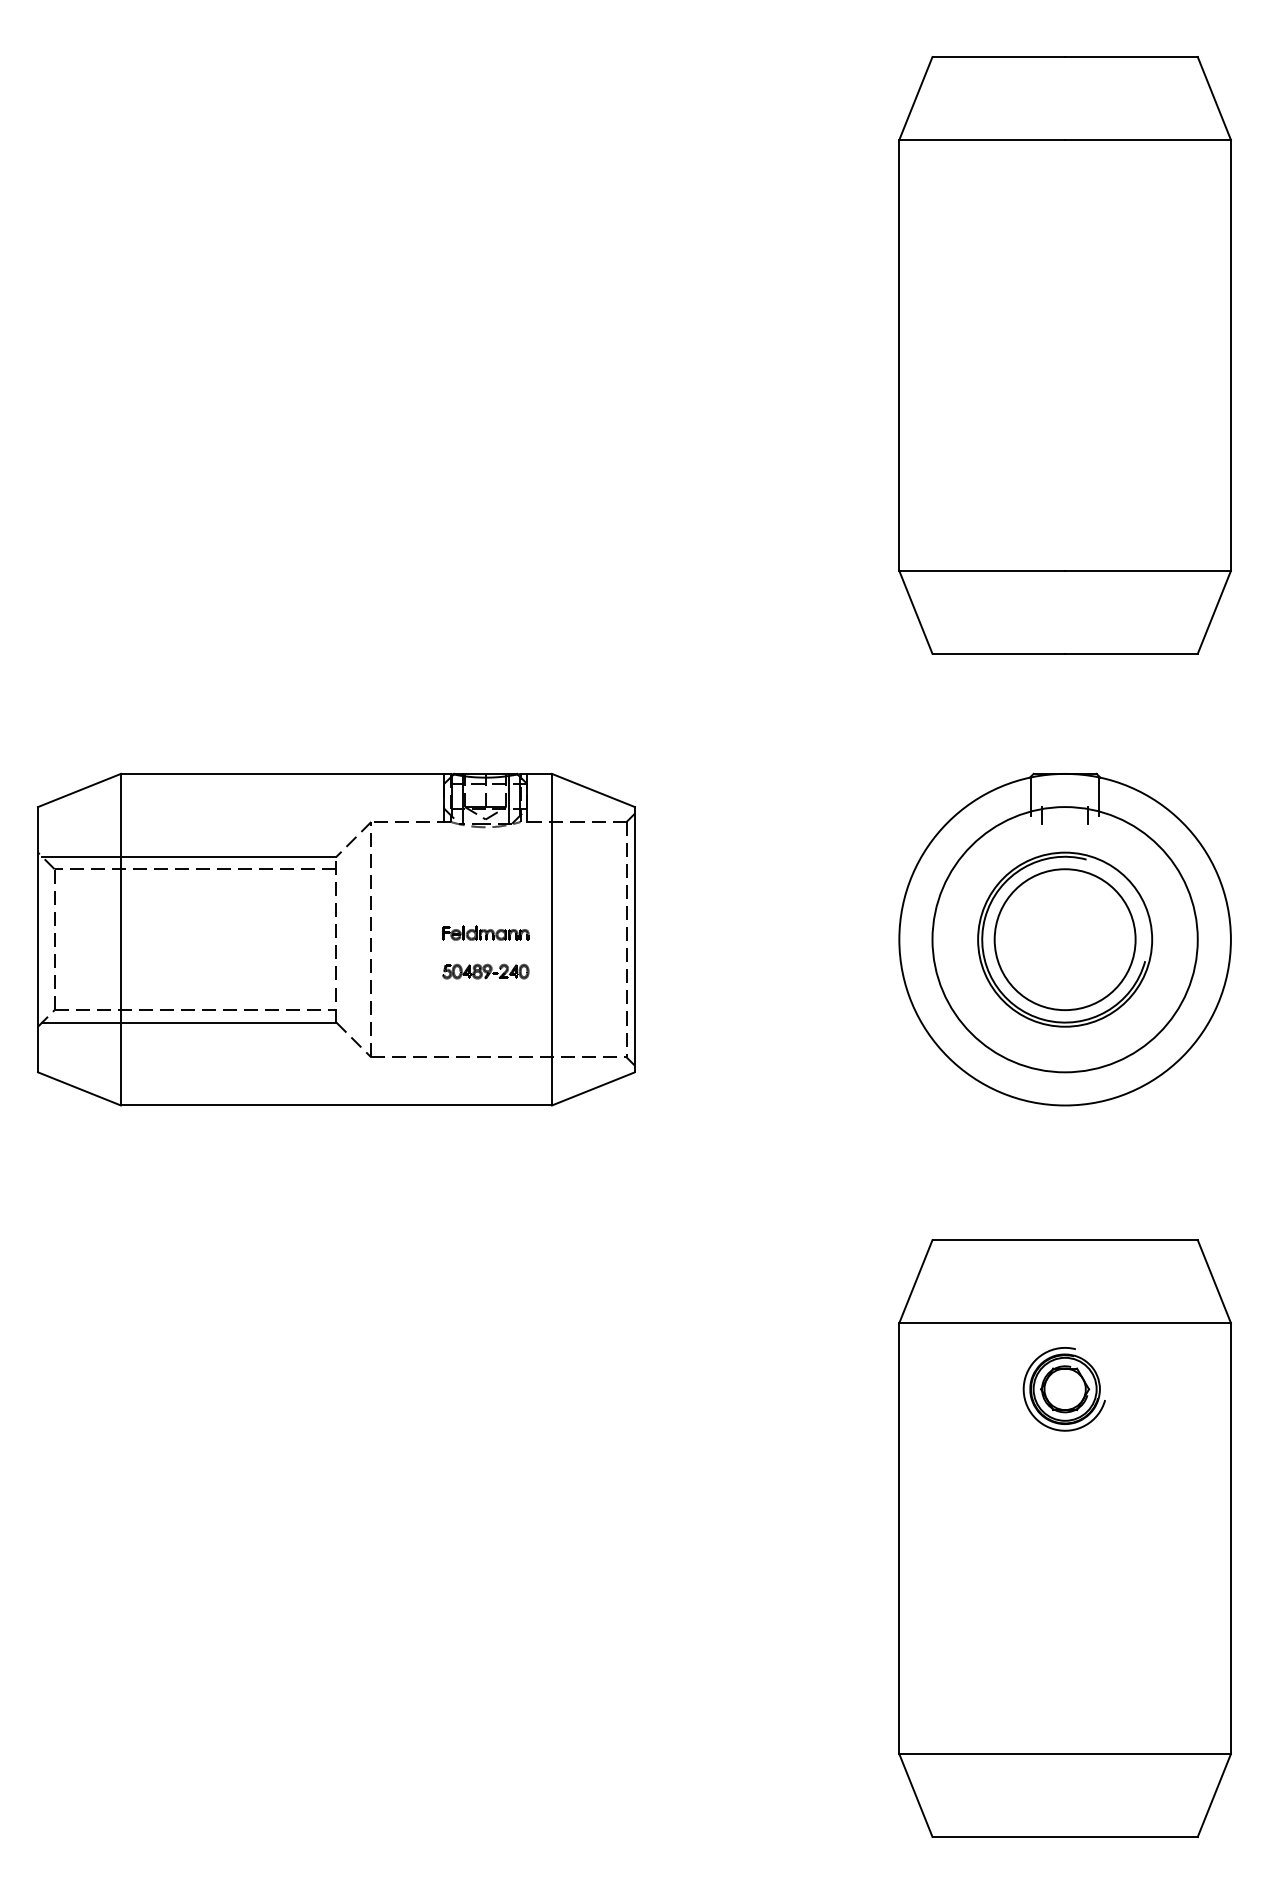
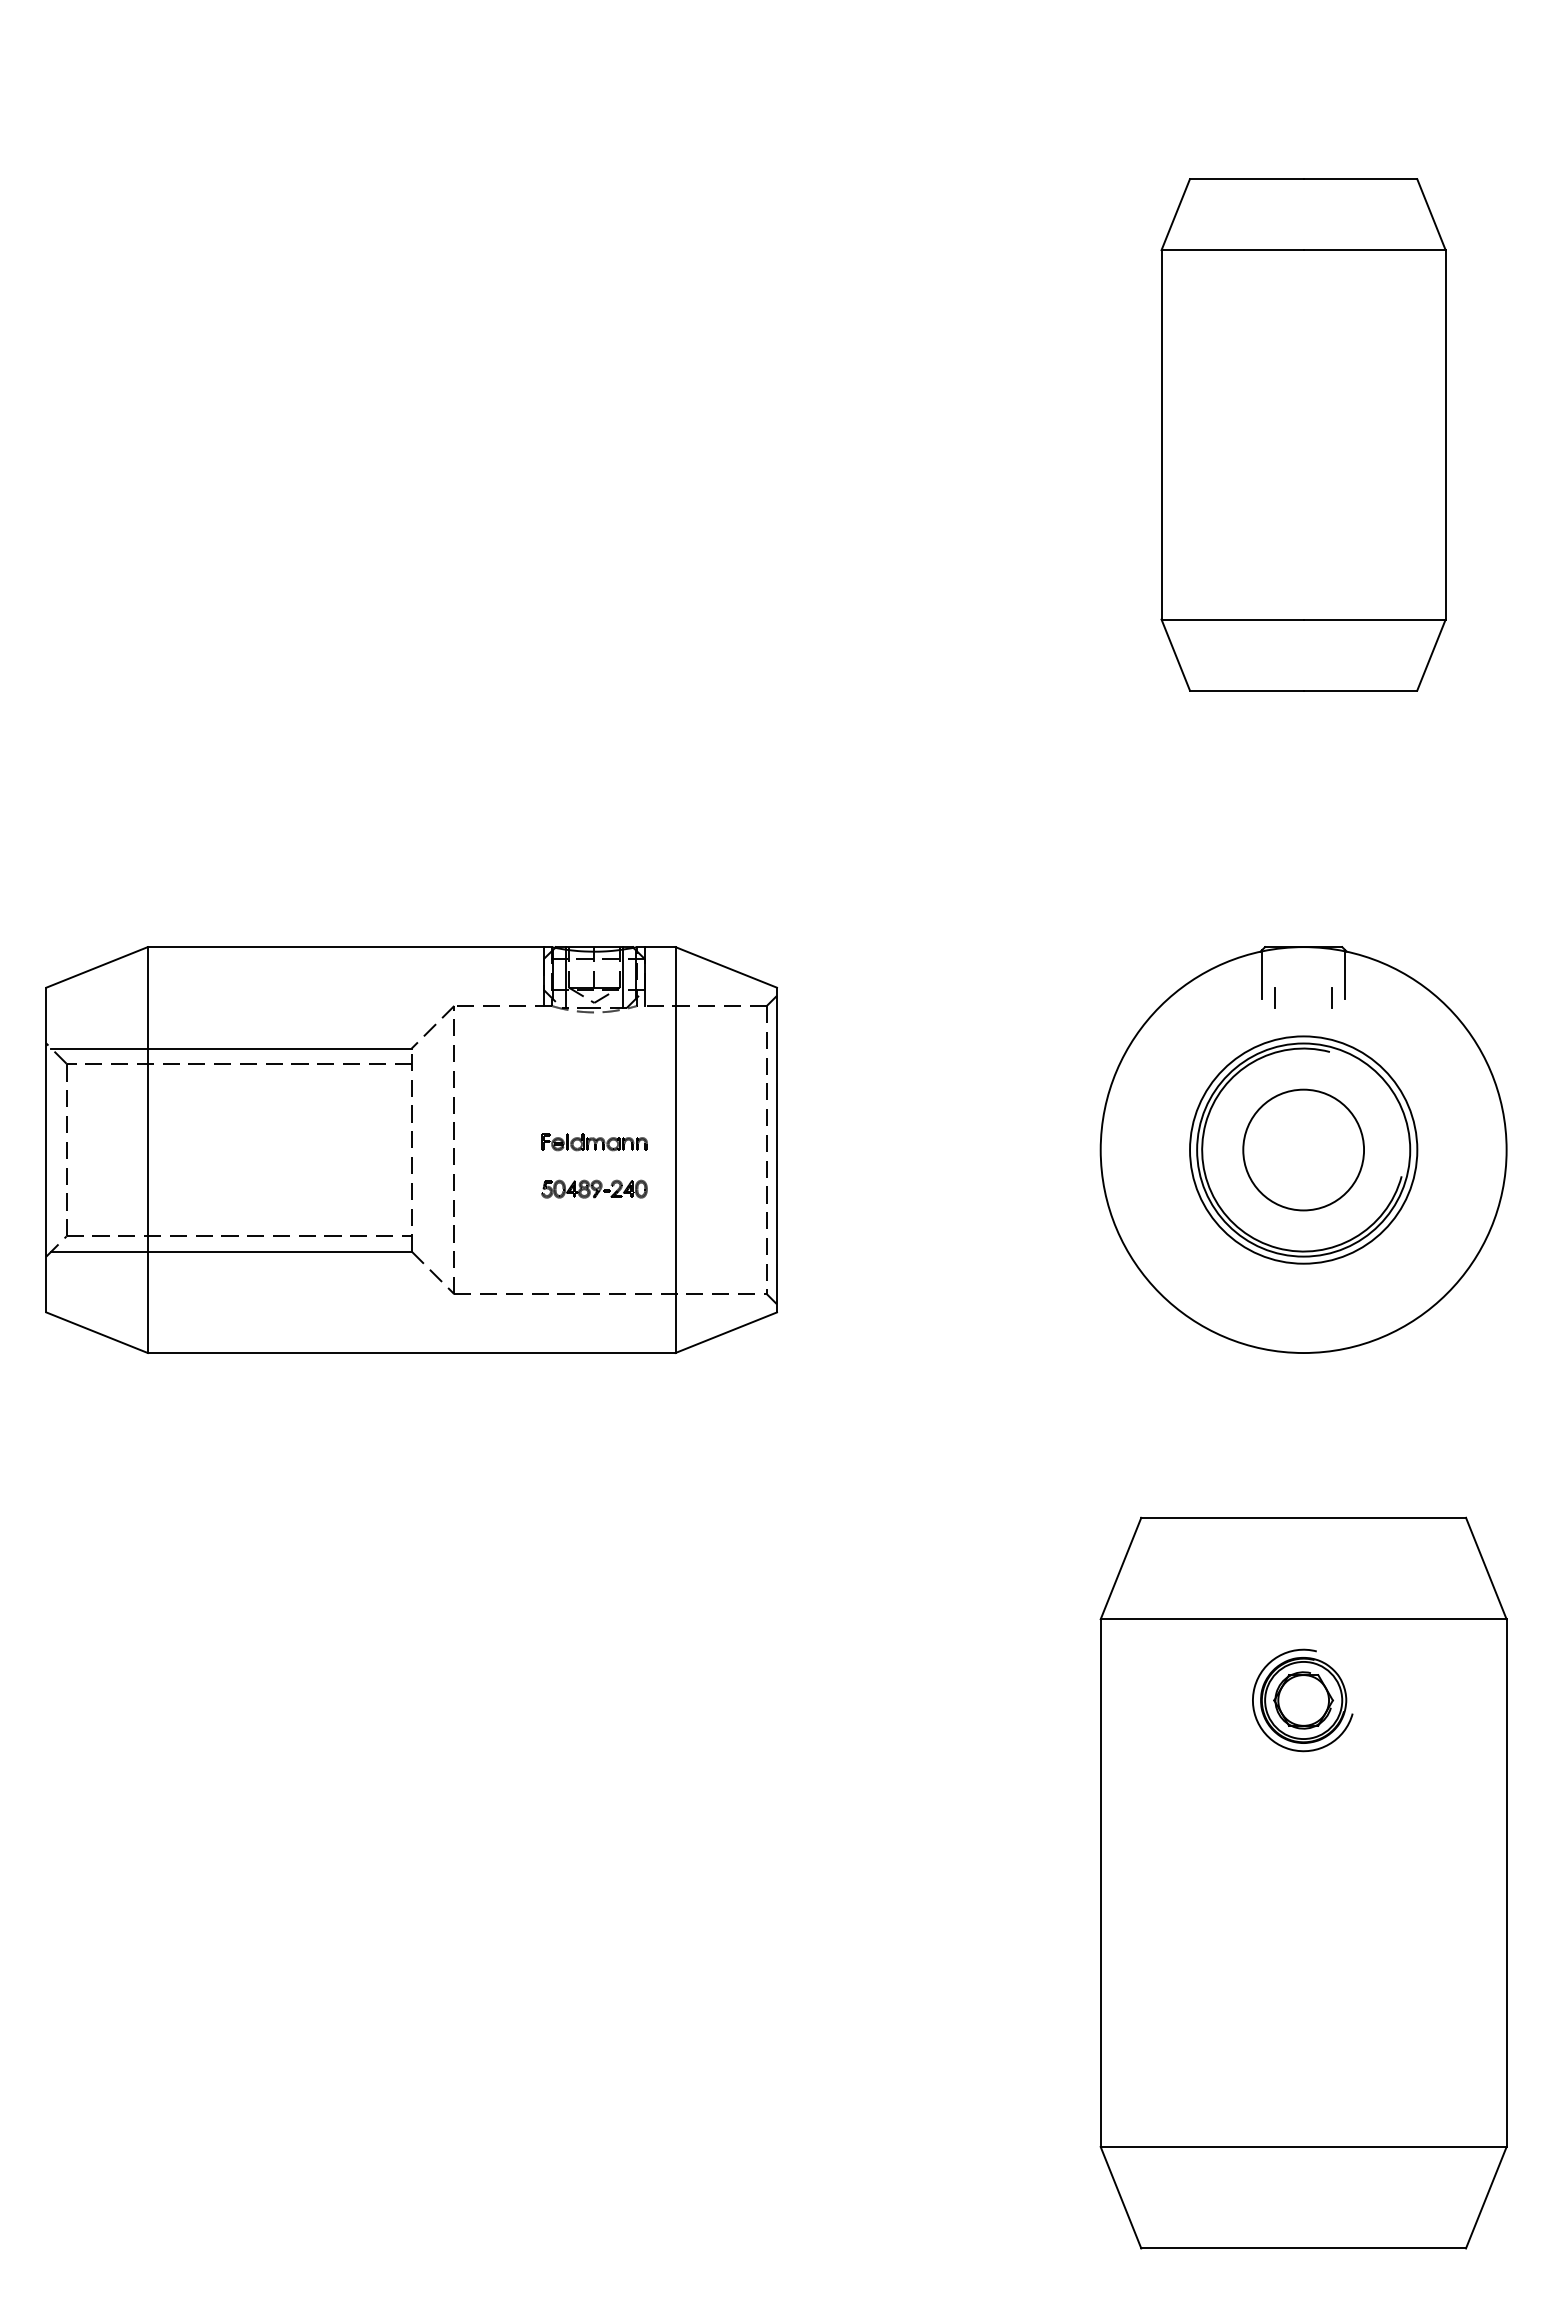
part: (1065, 355) -> (1303, 434), size x0.7
circle: (1065, 939) -> (1303, 1149), size x0.7
circle: (1065, 939) -> (1303, 1149), size x0.7

